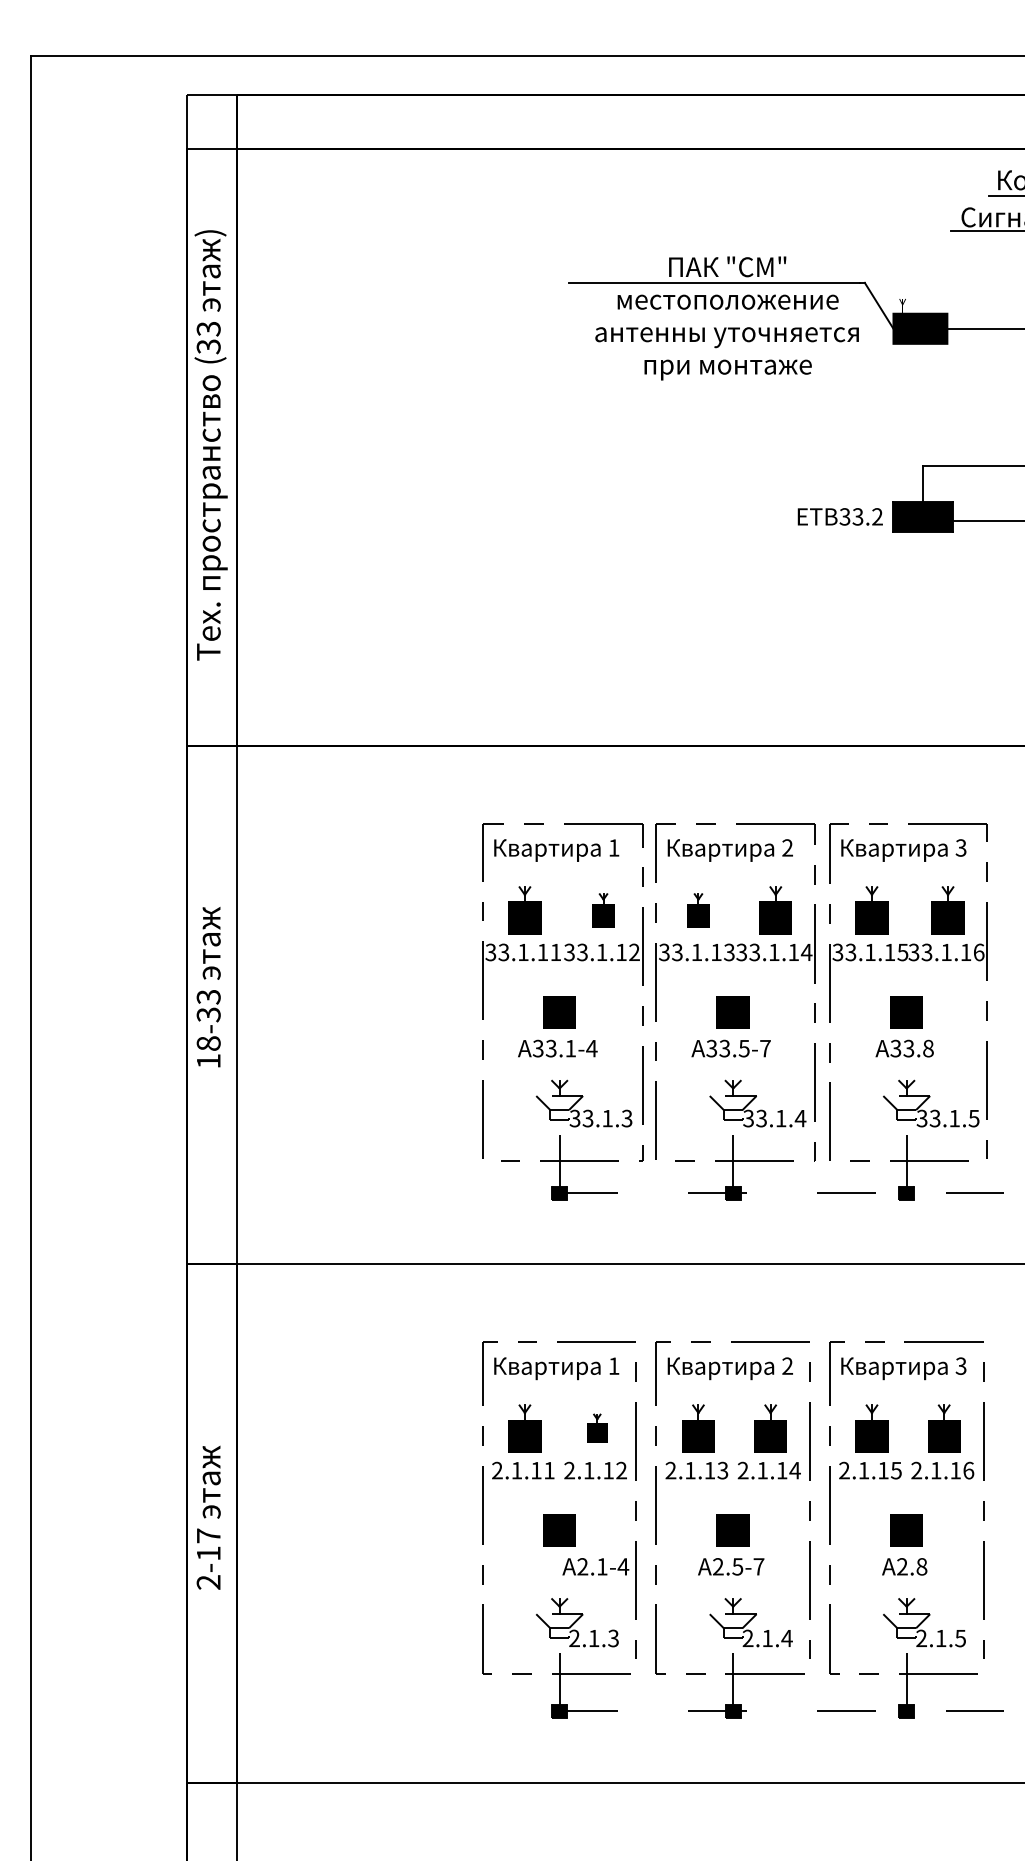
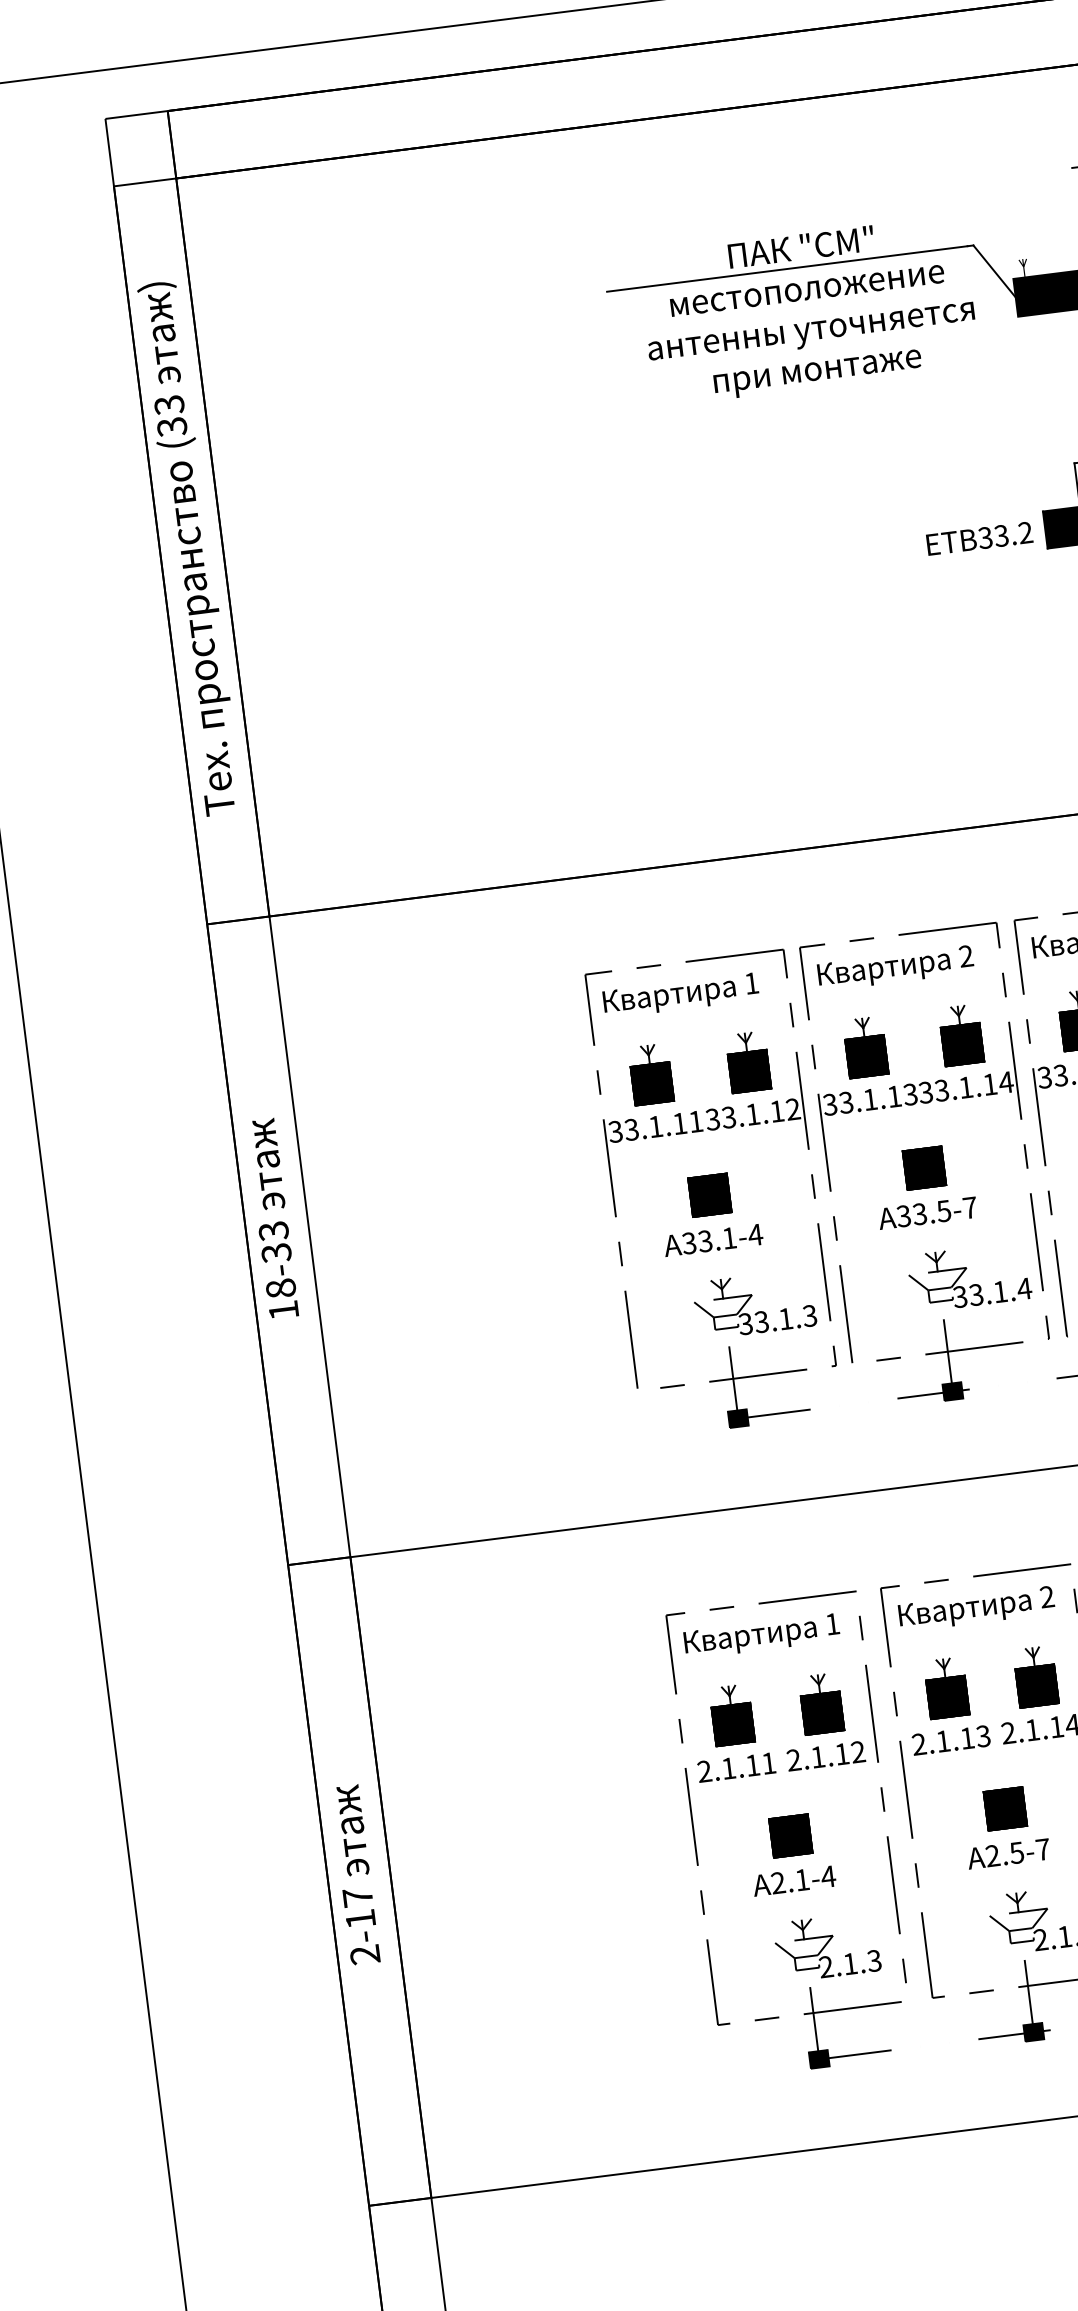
part: (603, 910) -> (748, 1062), size x1.43
part: (698, 910) -> (865, 1047), size x1.43
part: (597, 1428) -> (821, 1703), size x1.67
text: (595, 1566) -> (793, 1880), moved

